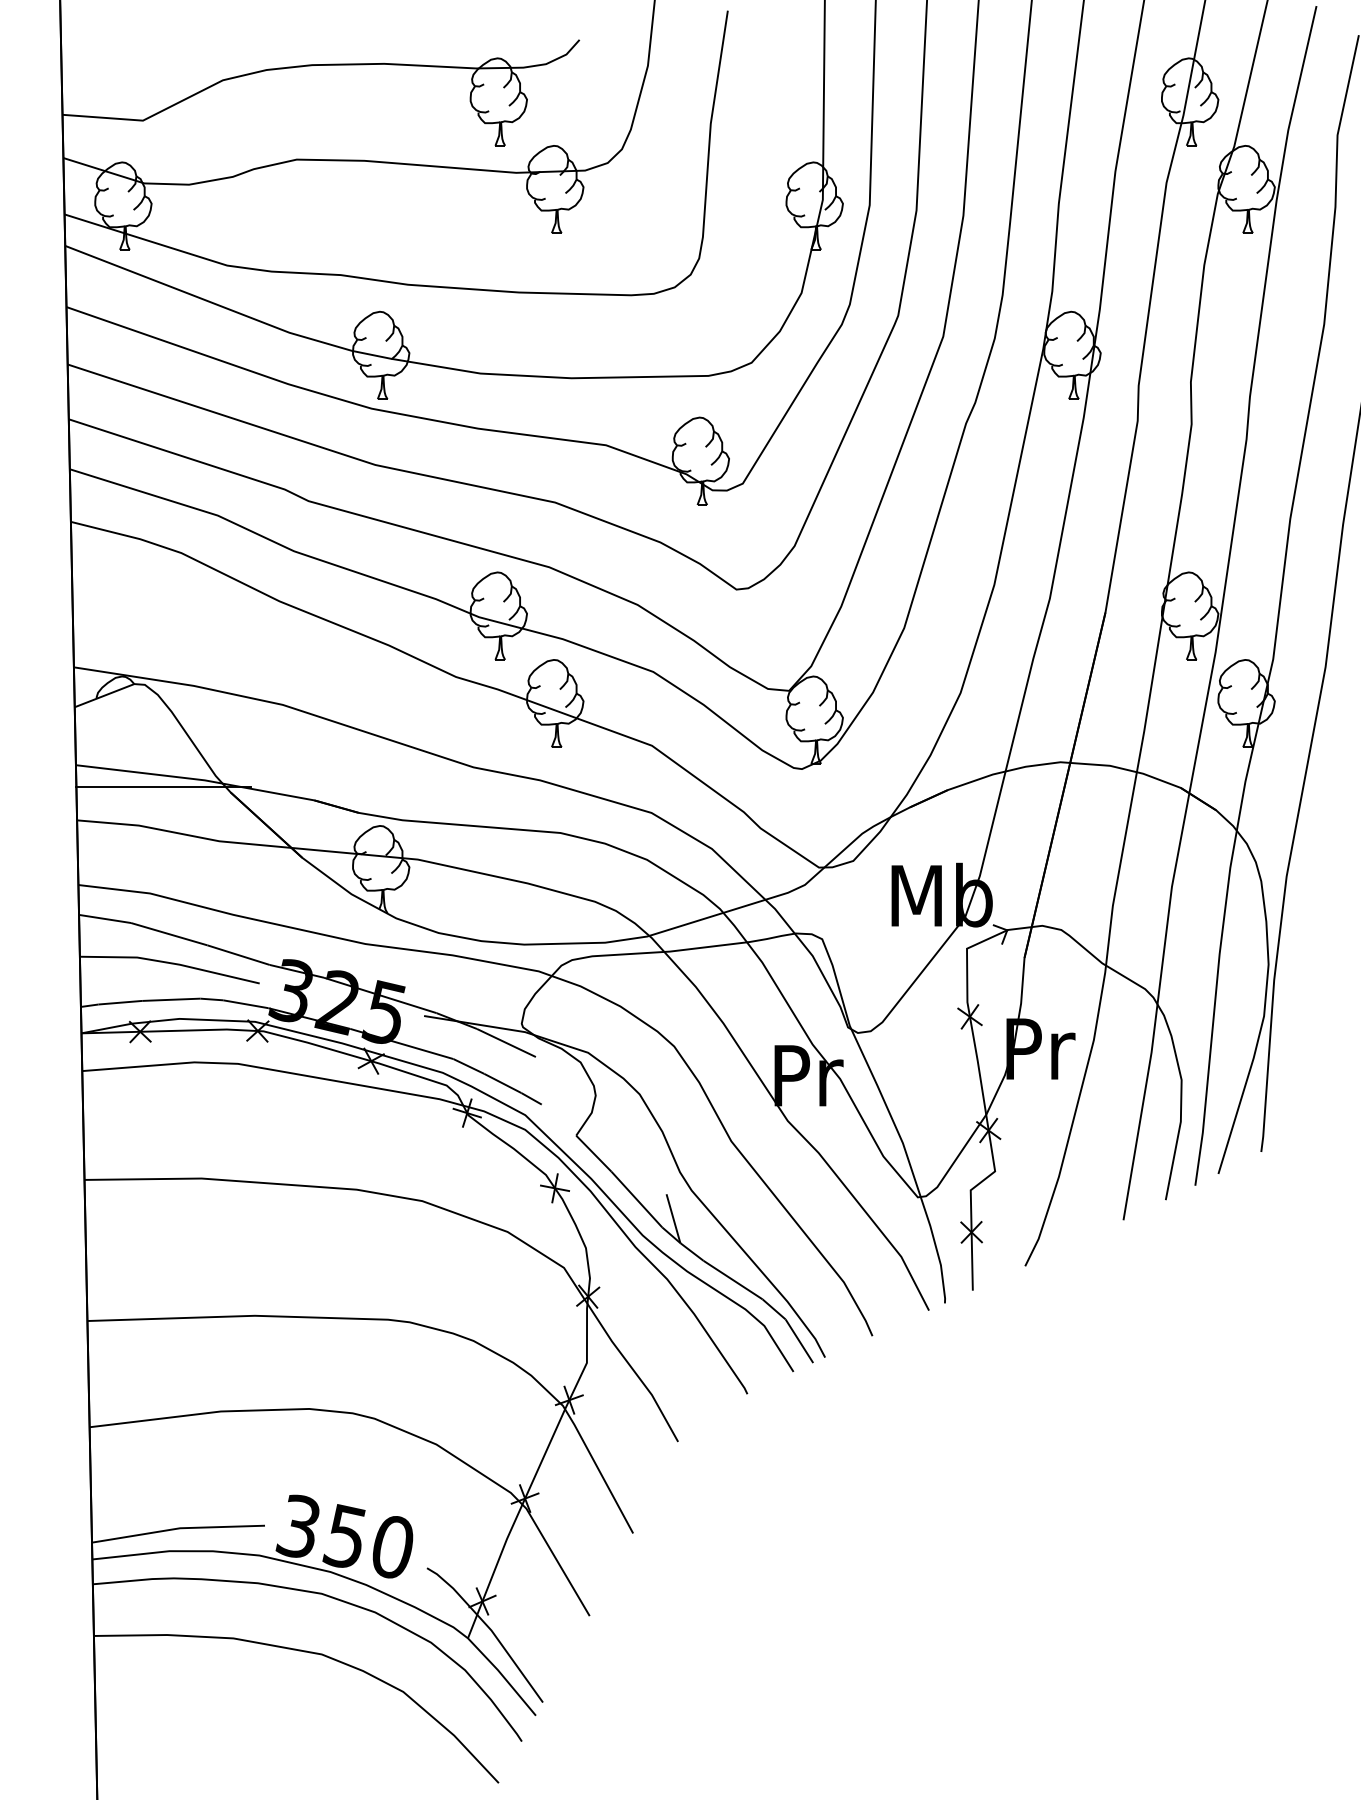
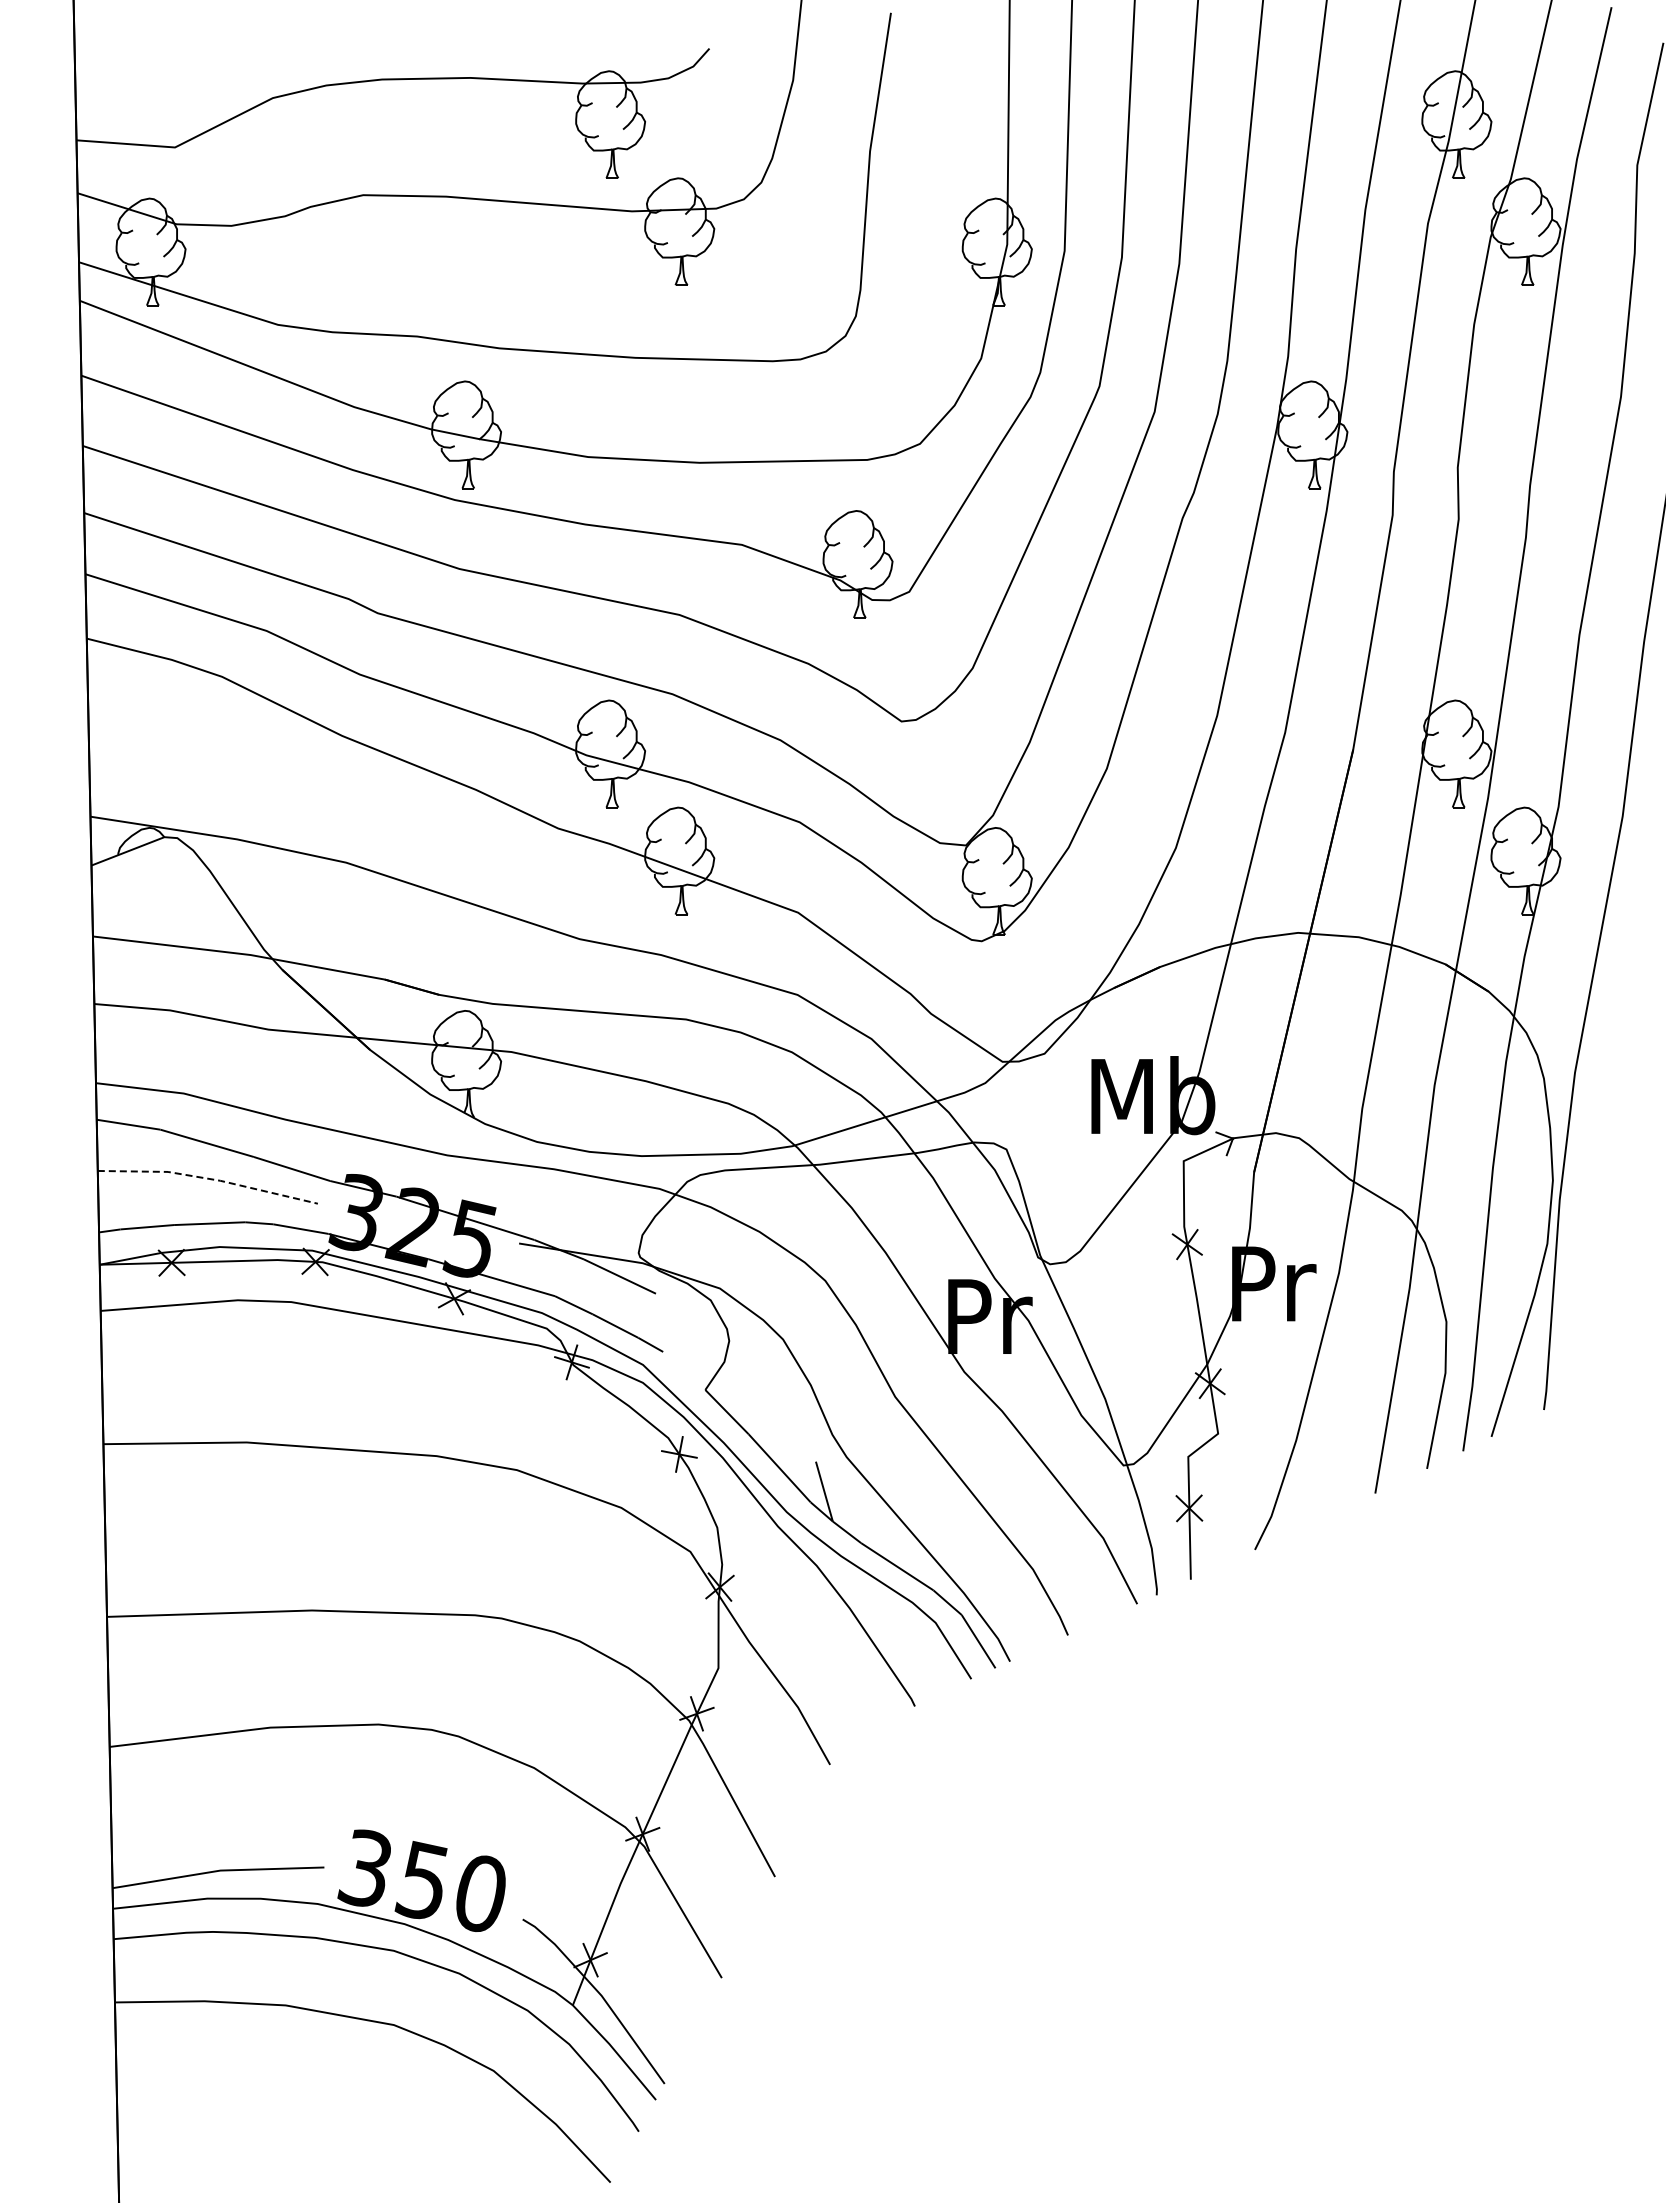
line: (162, 787) -> (199, 963), removed
line: (170, 962) -> (208, 1178), solid -> dashed

